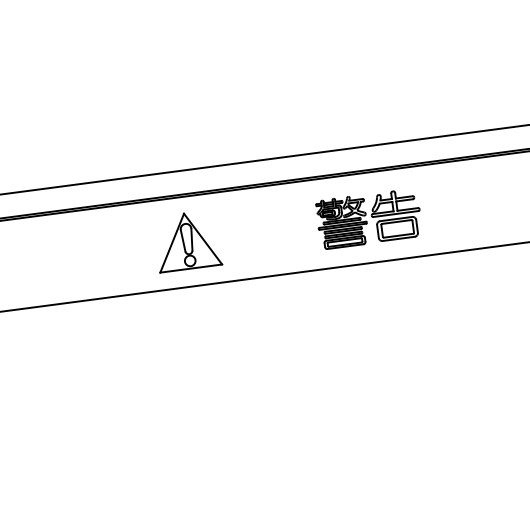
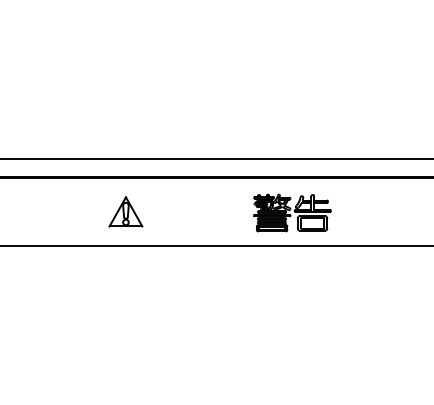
part: (369, 218) -> (292, 212), moved
part: (186, 240) -> (125, 211), size x0.7

